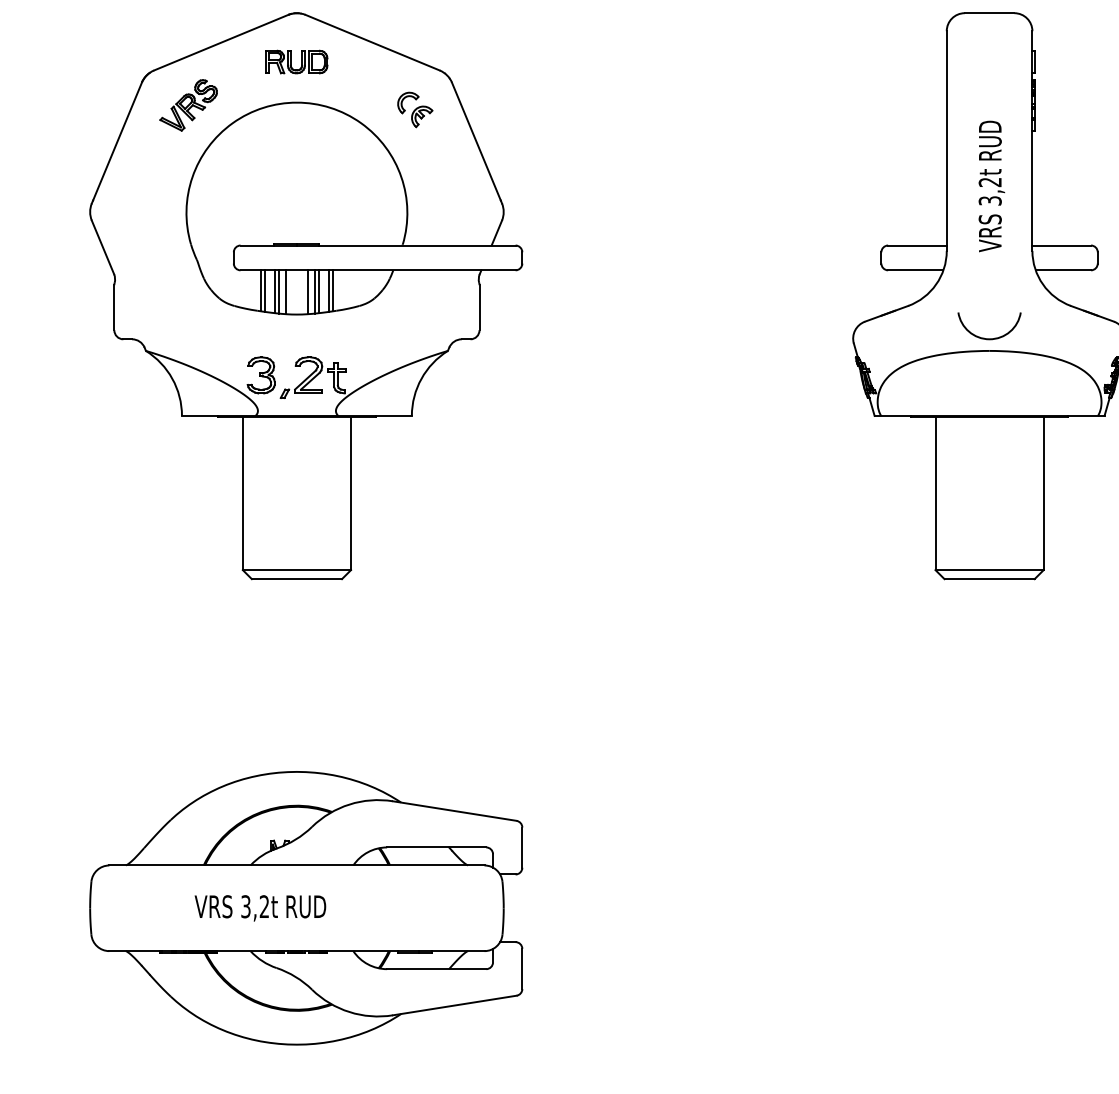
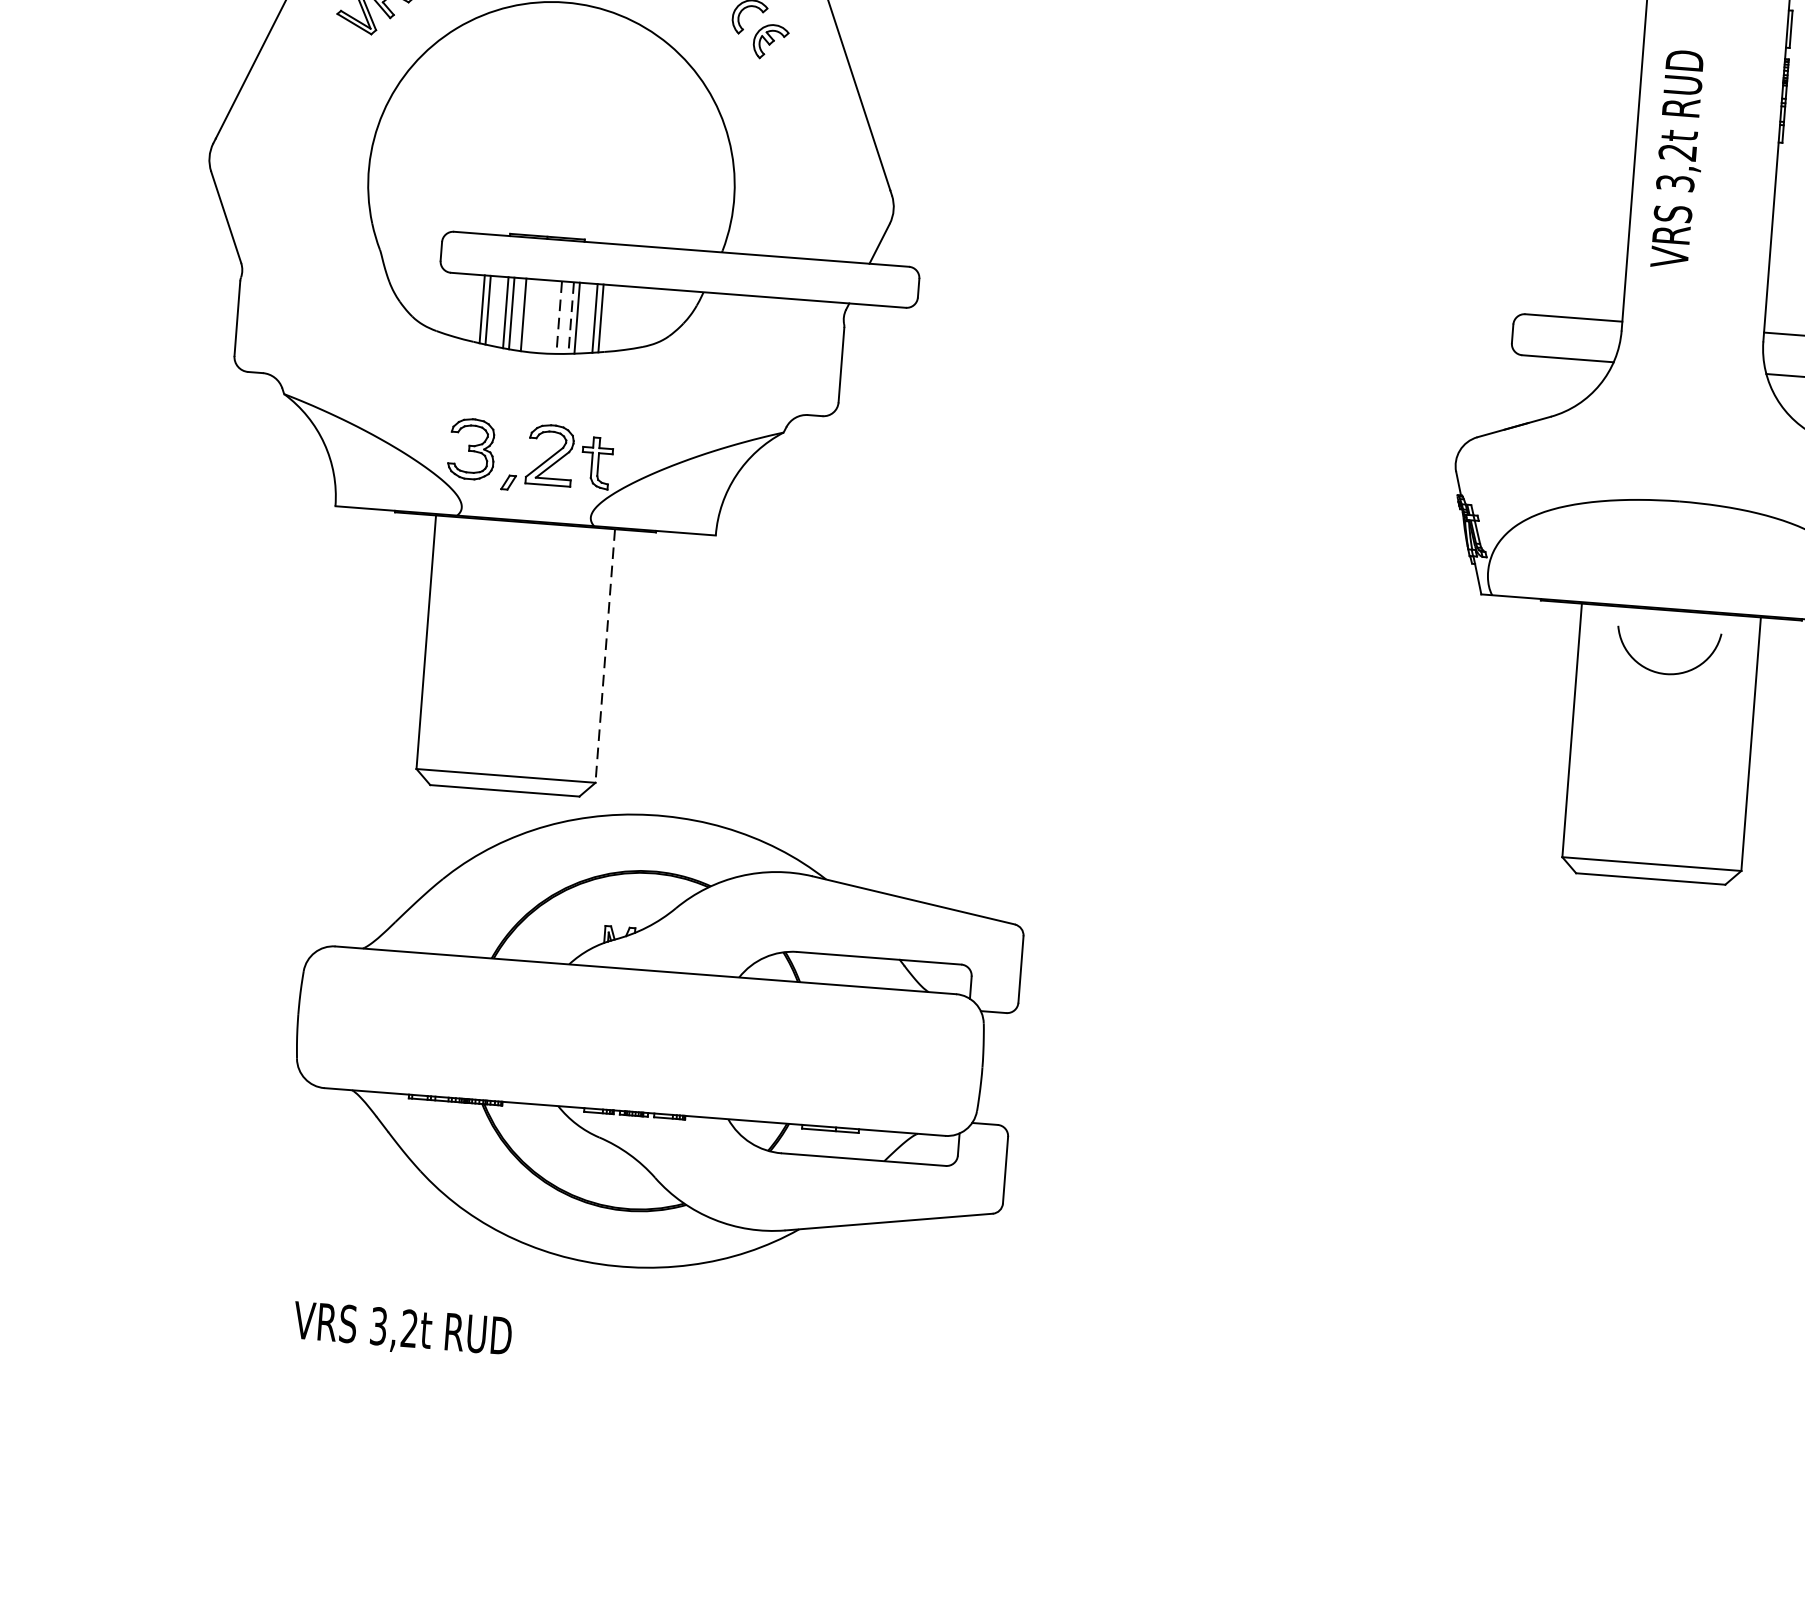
text: (991, 186) -> (1679, 159), moved
line: (314, 291) -> (570, 317), solid -> dashed
line: (307, 292) -> (558, 317), solid -> dashed
arc: (989, 338) -> (1666, 672), moved
line: (351, 493) -> (606, 656), solid -> dashed
part: (306, 908) -> (656, 1042), moved

